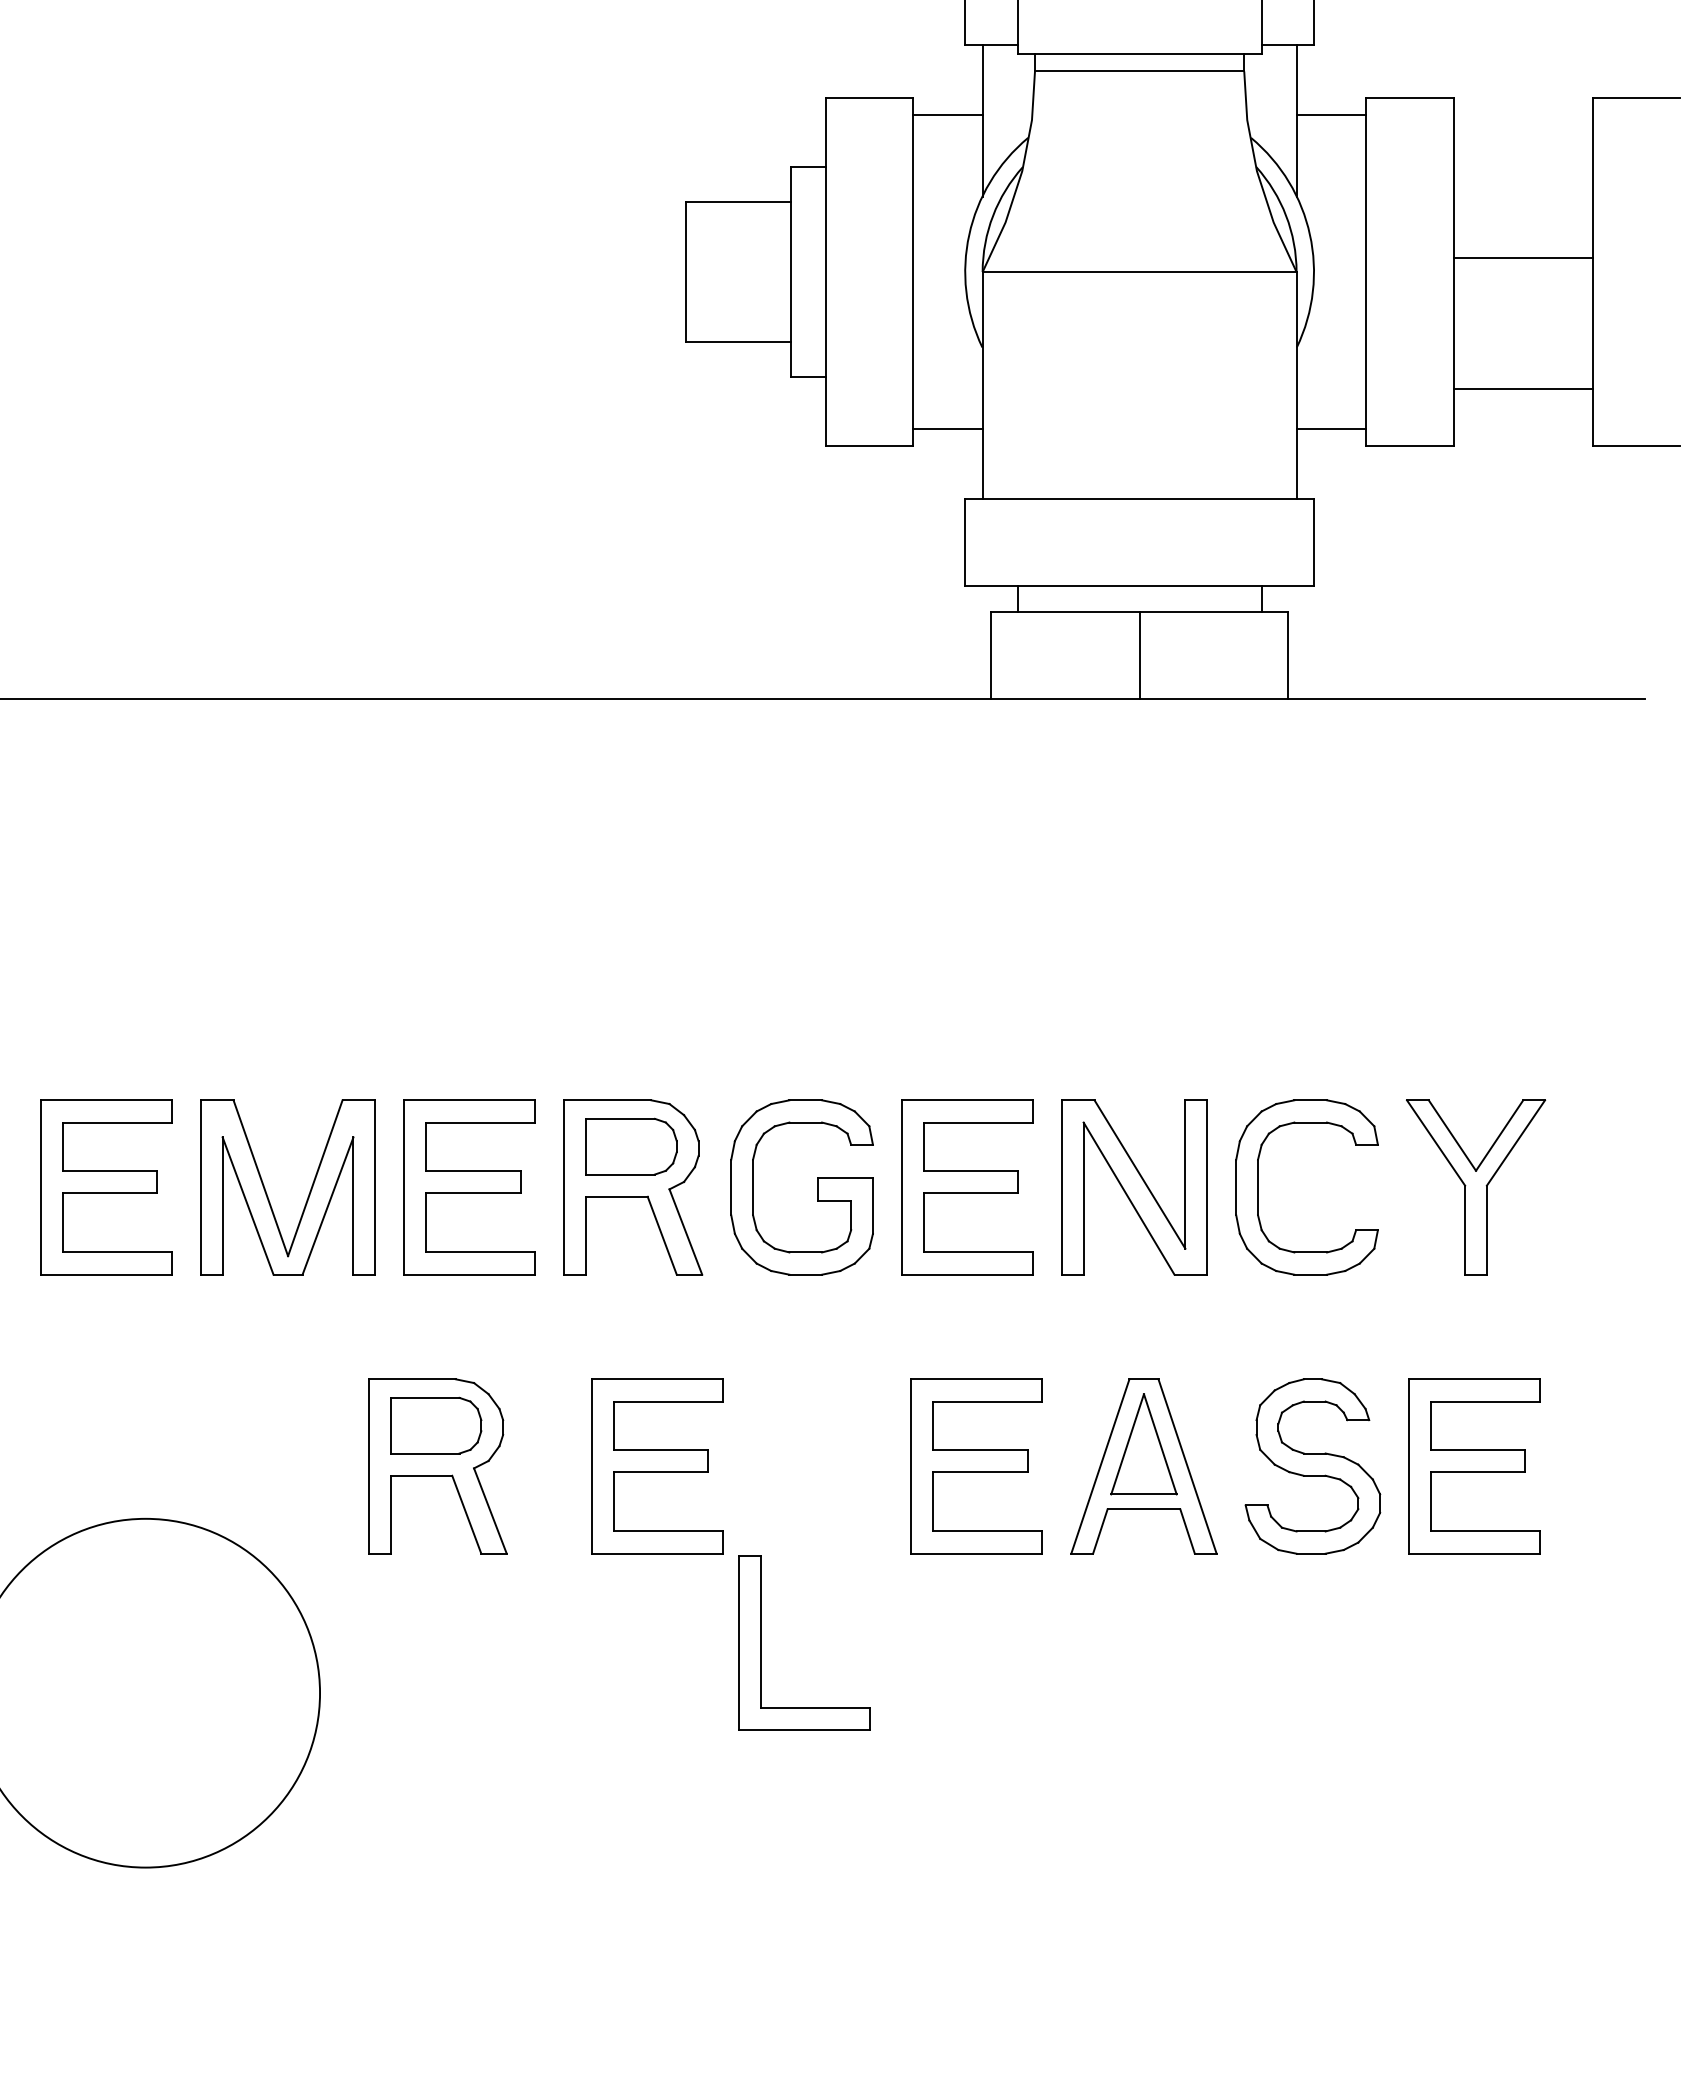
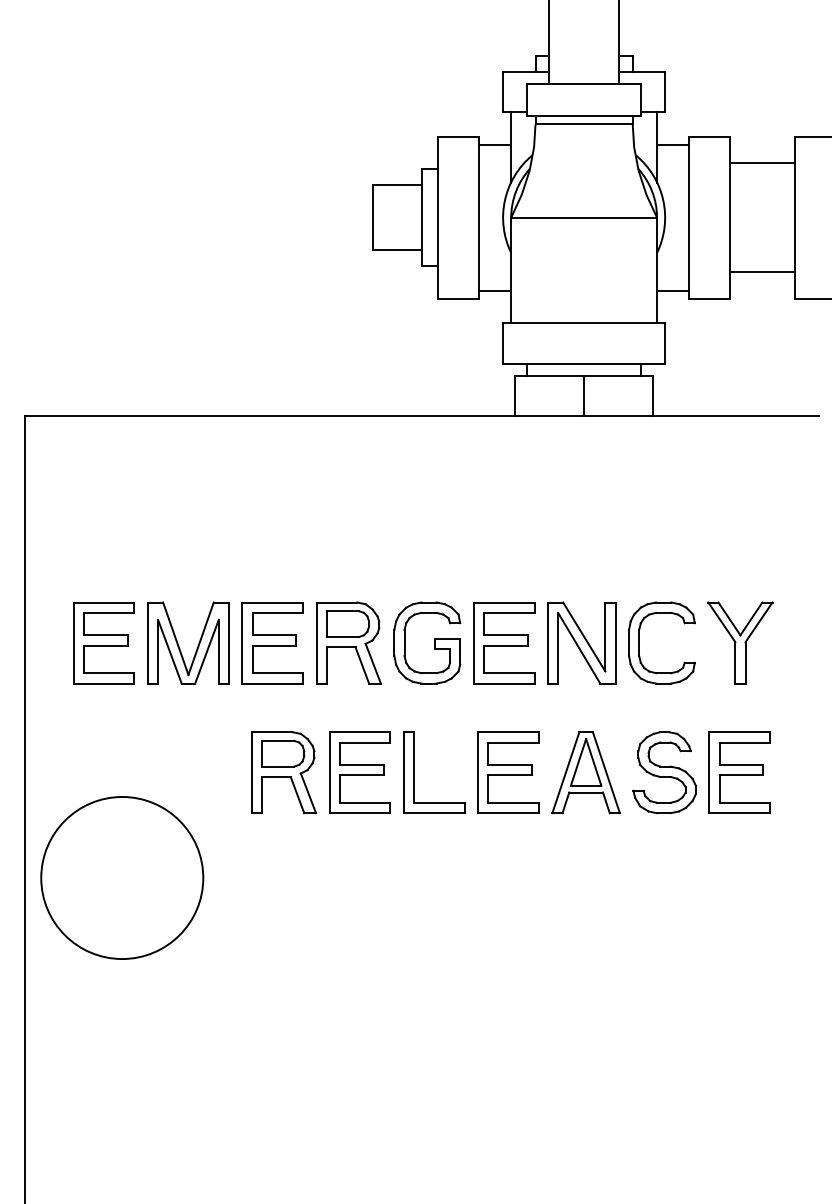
line: (1521, 258) -> (761, 163), moved
part: (438, 1466) -> (284, 772), moved
part: (761, 1642) -> (414, 772), moved

